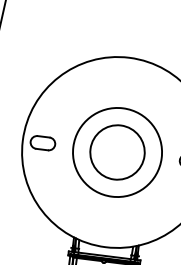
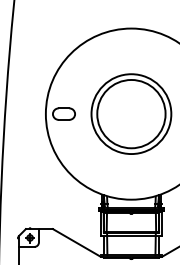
circle: (117, 151) -> (131, 113), size x1.4

